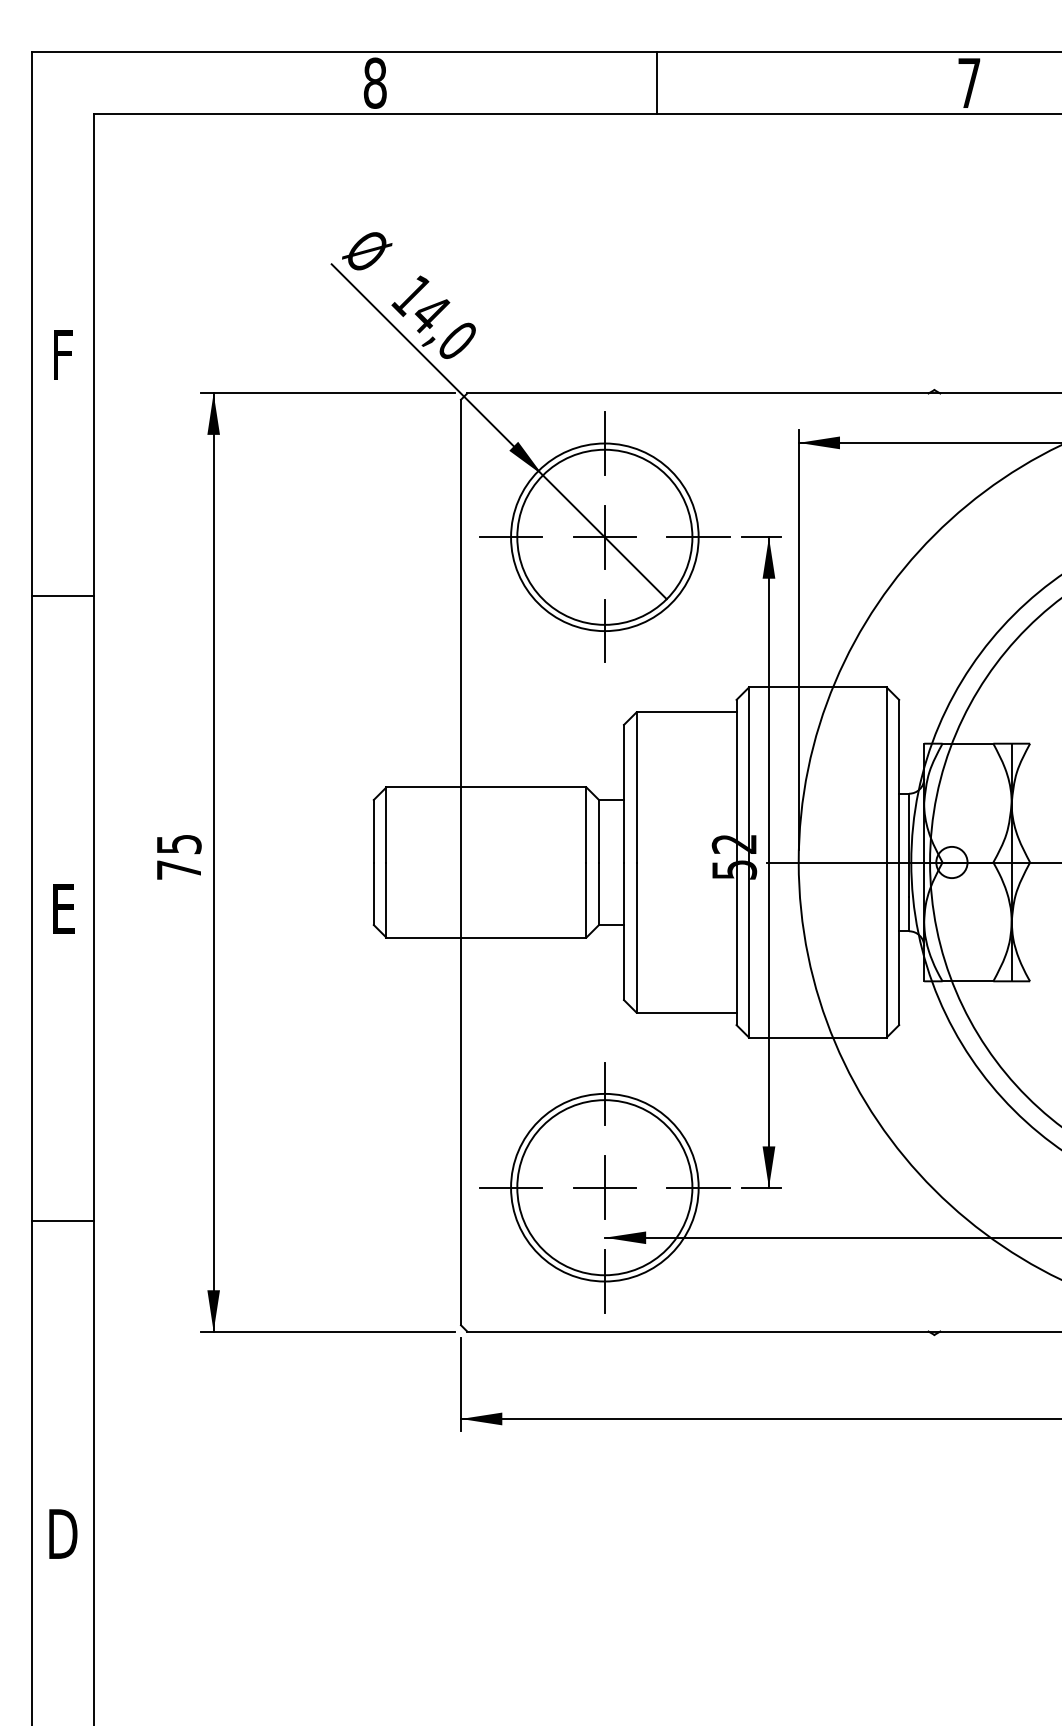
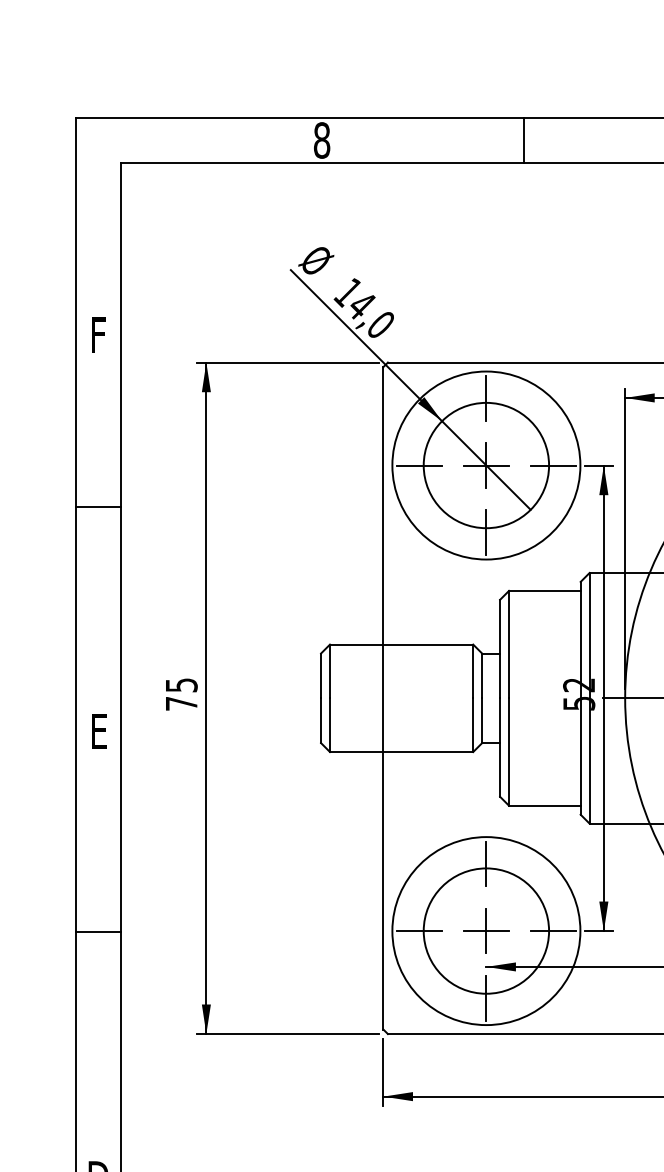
circle: (604, 537) -> (486, 465), size x1.4
circle: (604, 1187) -> (486, 930), size x1.4
line: (62, 1221) -> (98, 932), moved

